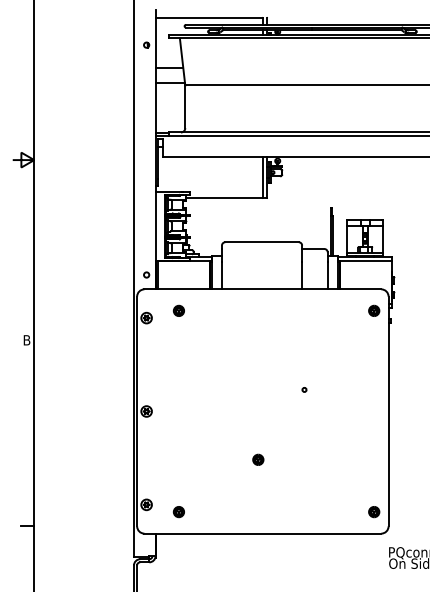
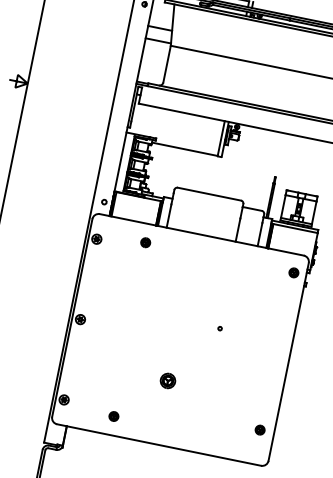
part: (178, 310) -> (145, 242), moved
part: (258, 459) -> (168, 380), size x1.6
part: (178, 512) -> (113, 416), moved
part: (374, 512) -> (260, 430), moved

